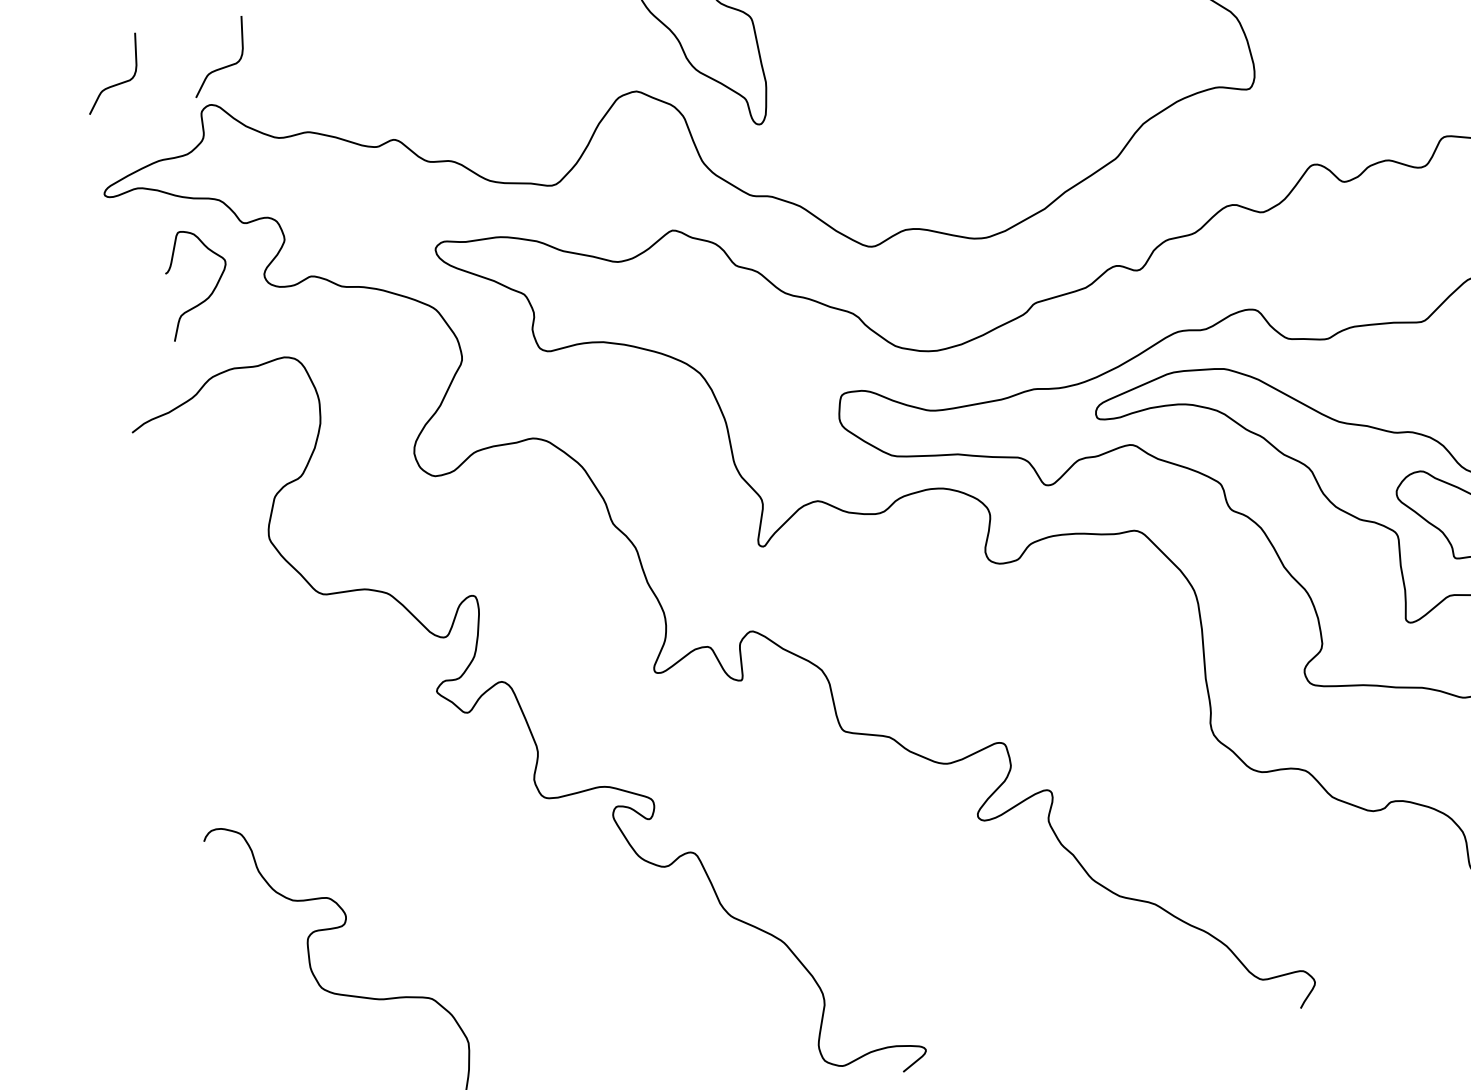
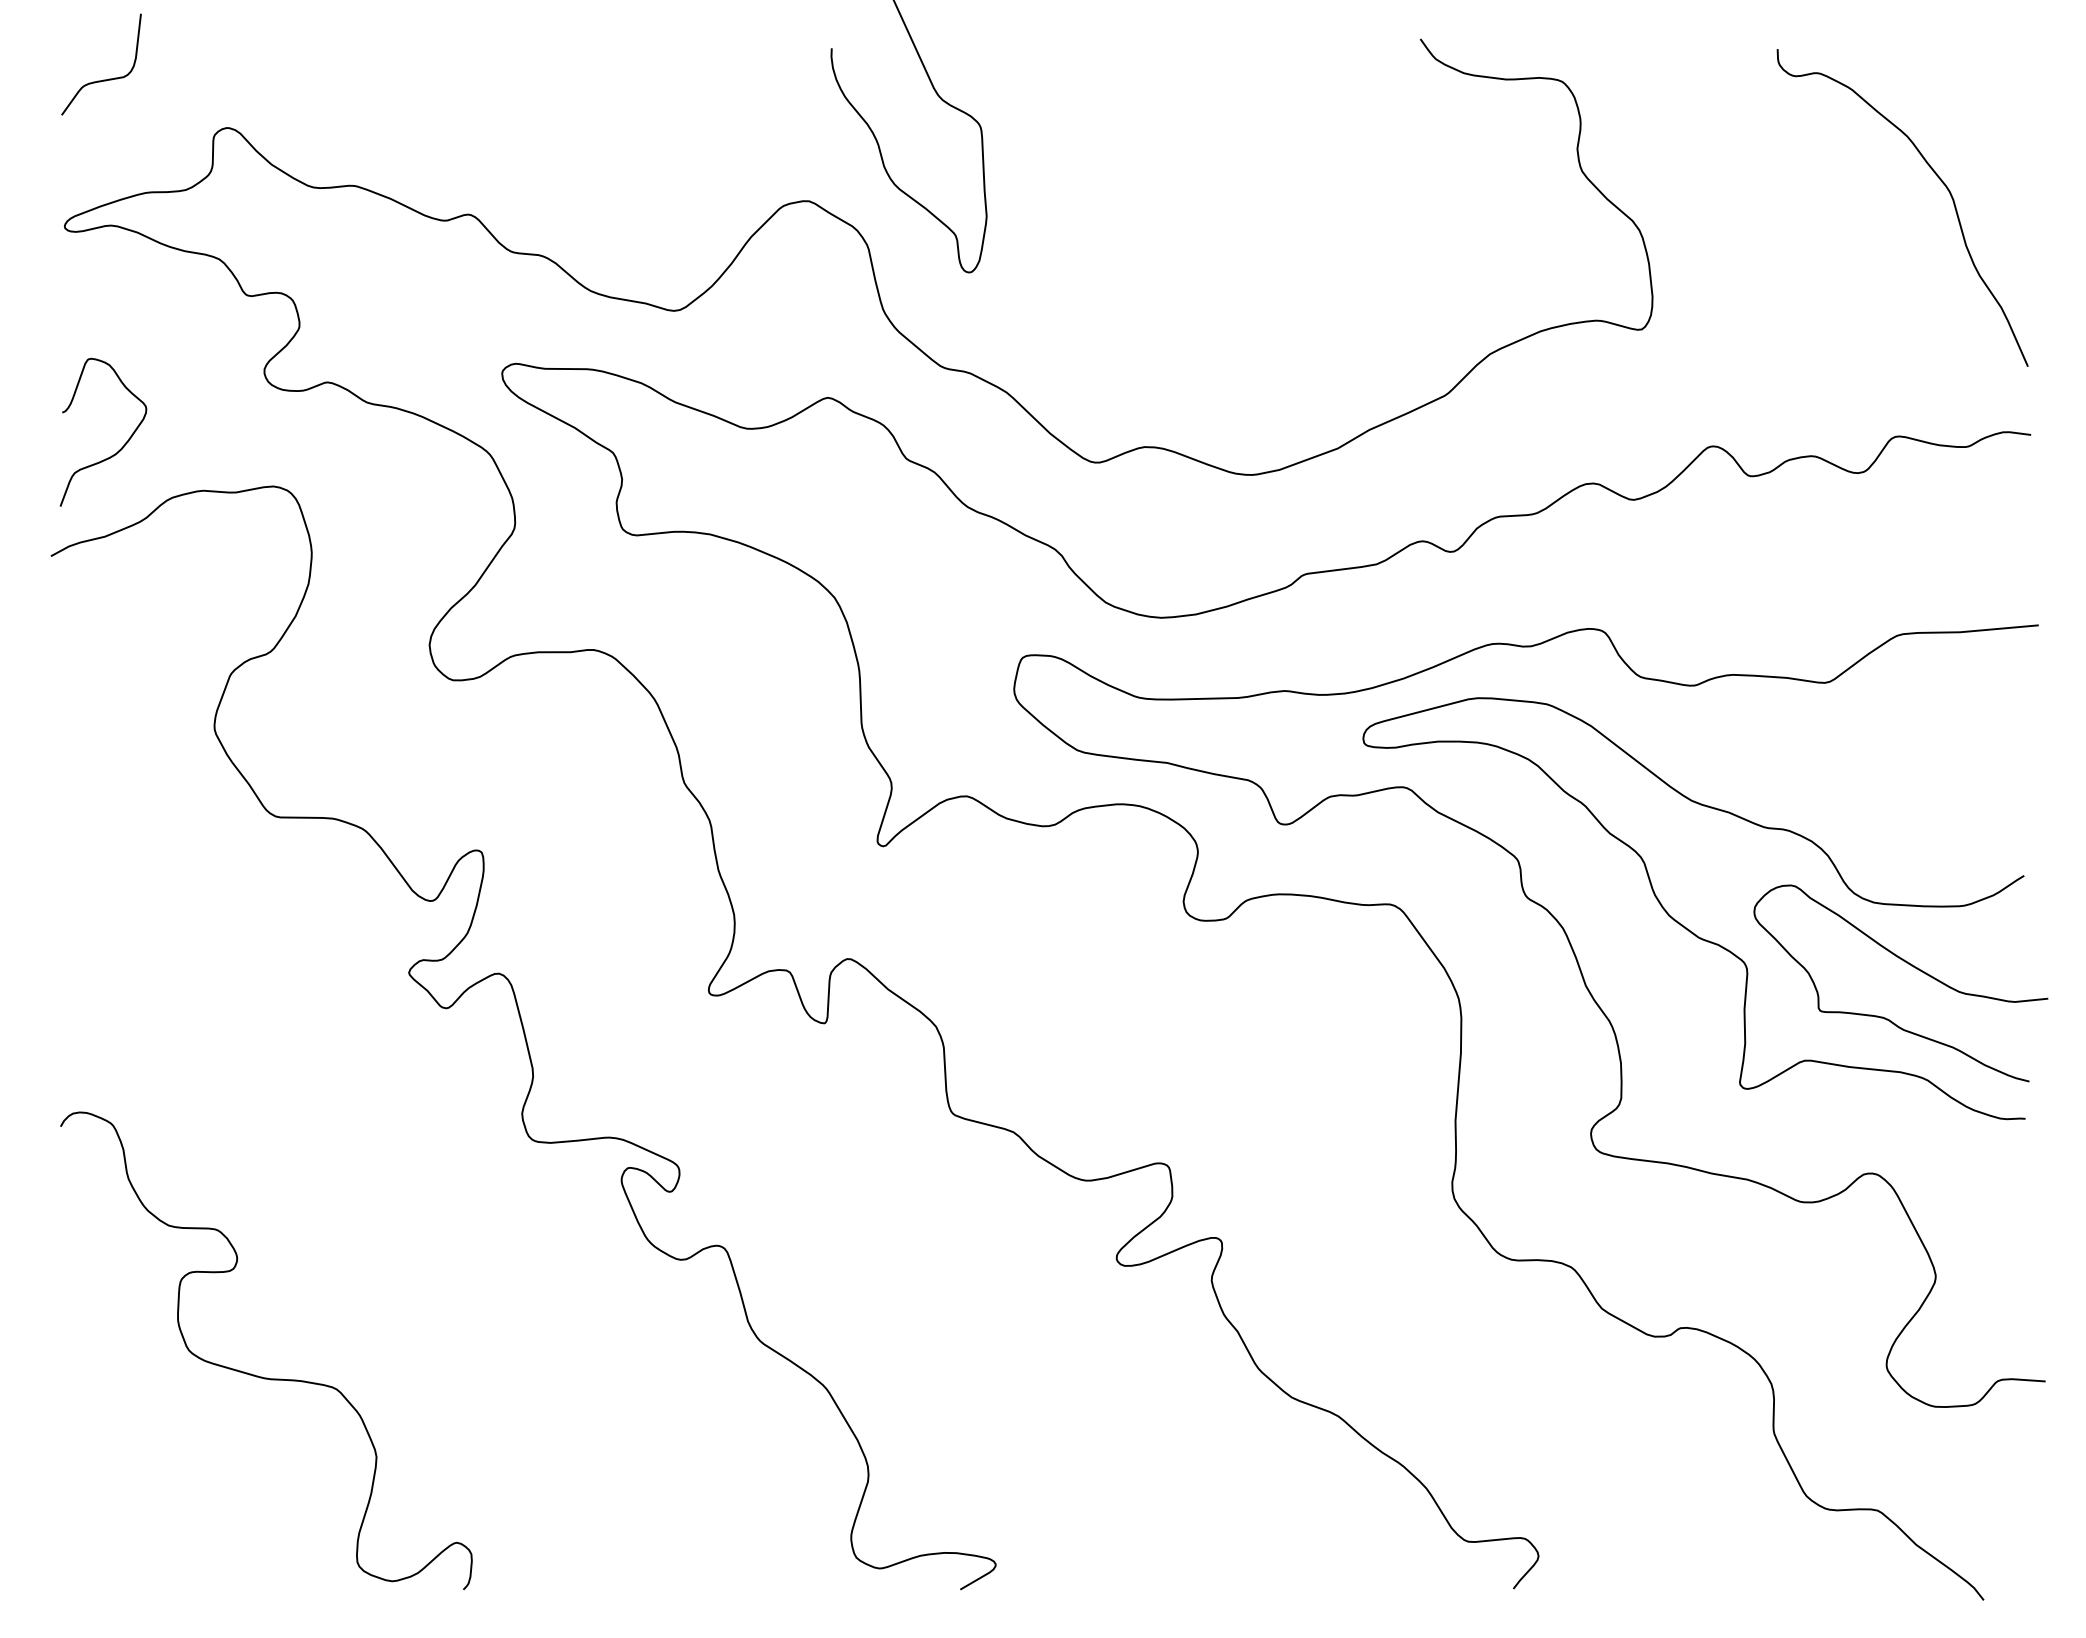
curve: (221, 67) -> (251, 79), removed
curve: (211, 293) -> (120, 448), moved

